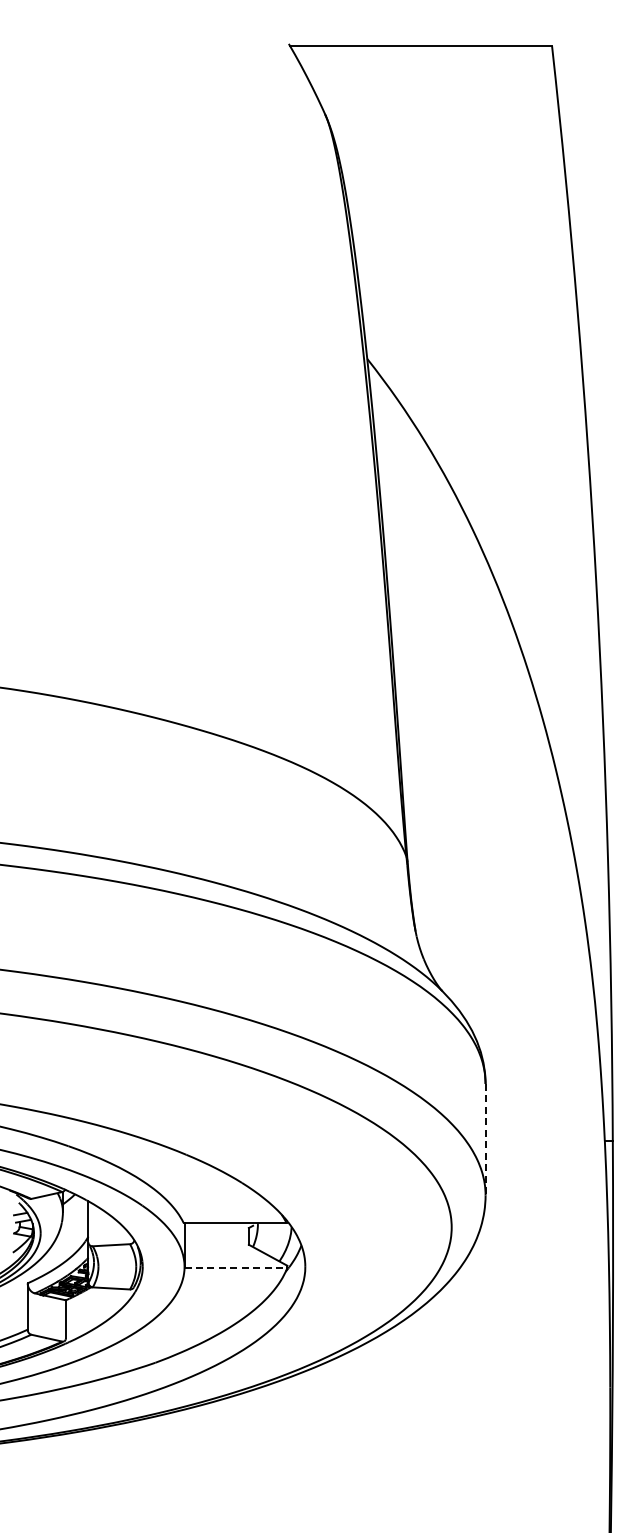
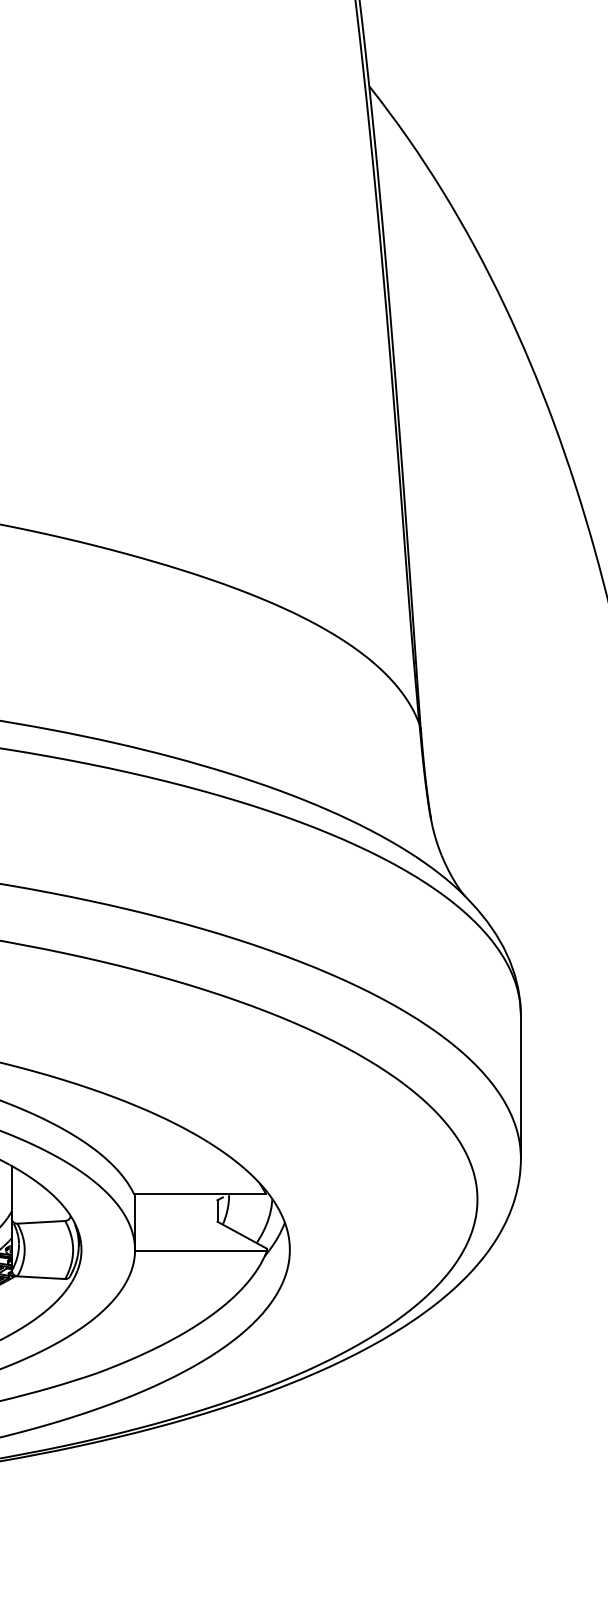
line: (485, 1139) -> (520, 1086), dashed -> solid
line: (236, 1267) -> (201, 1250), dashed -> solid

